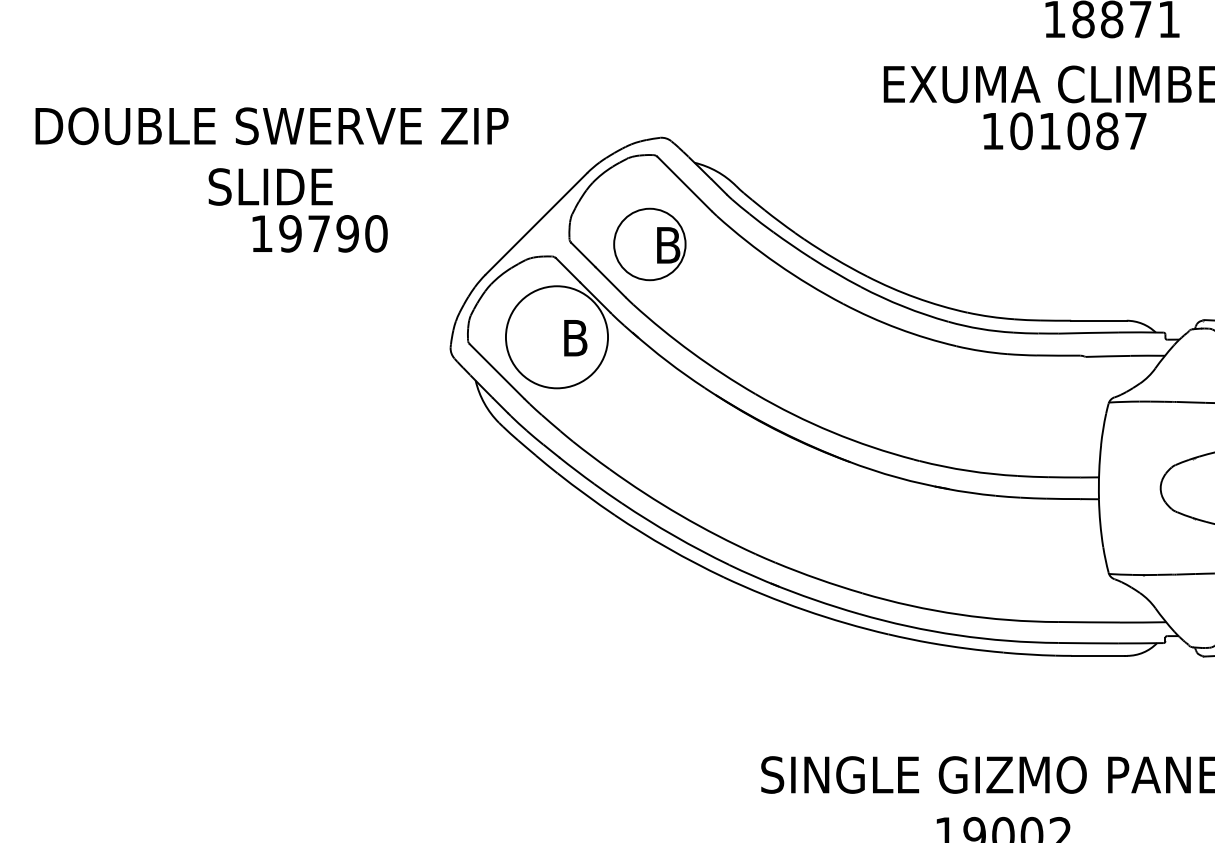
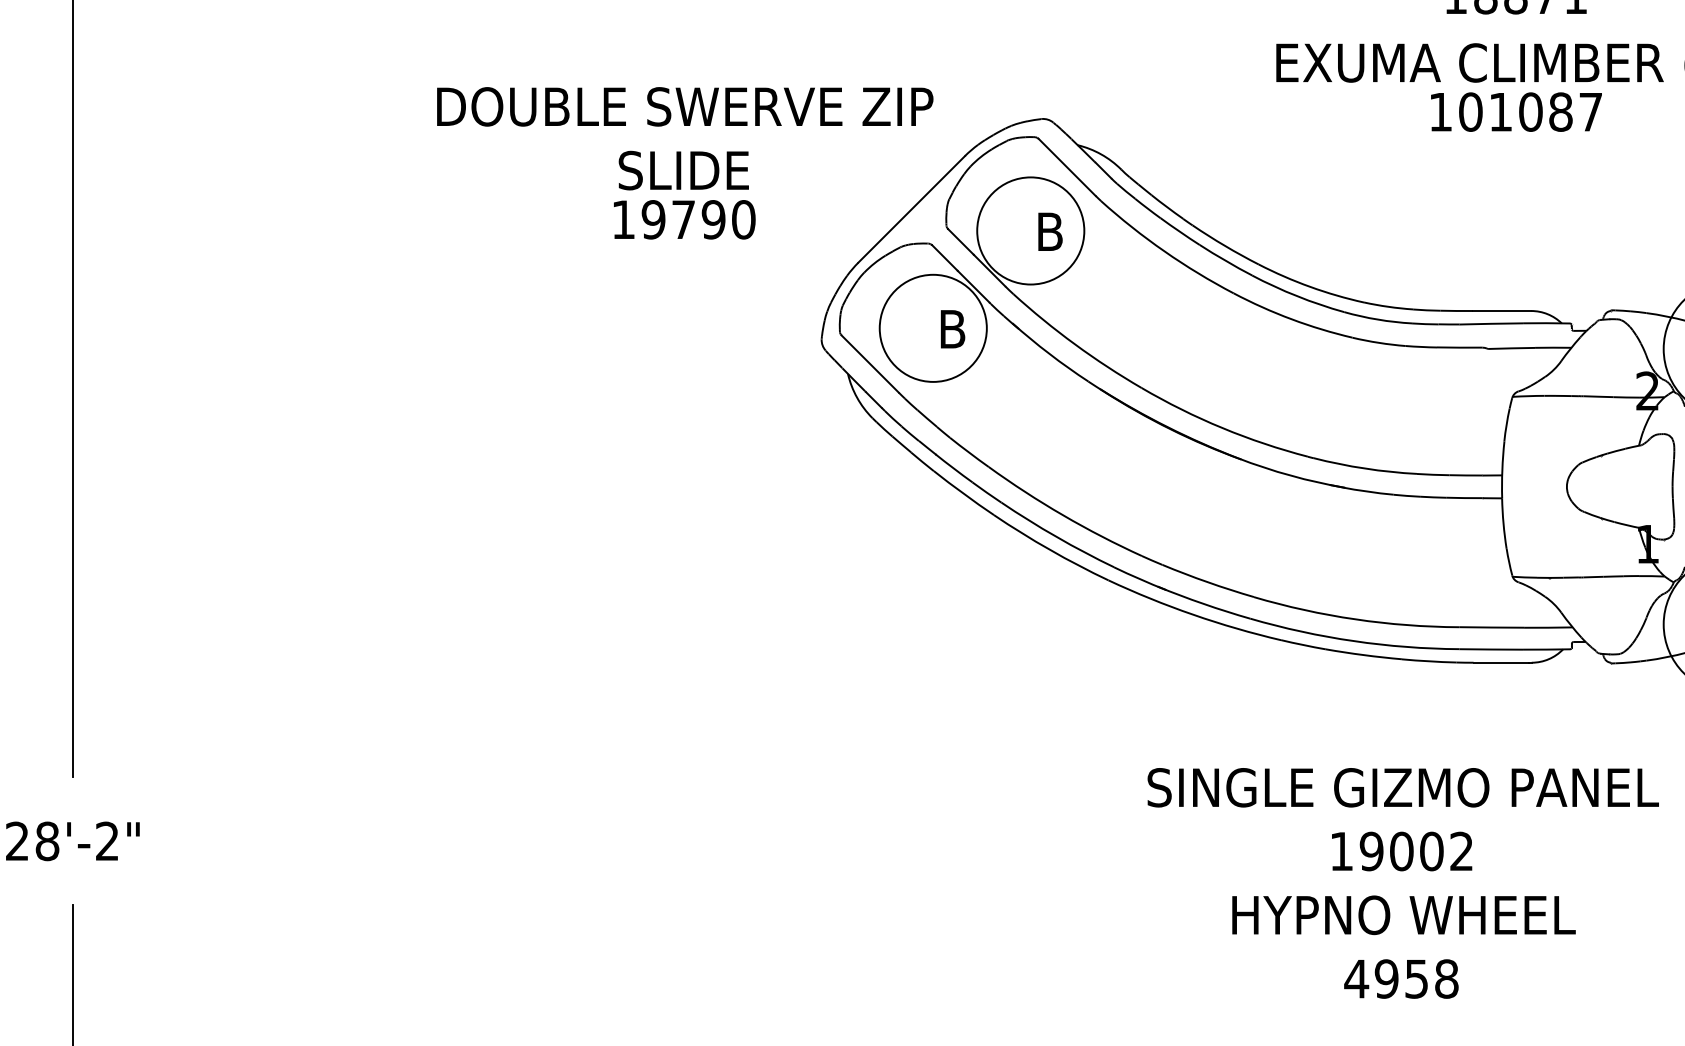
text: (1065, 130) -> (1516, 111), moved
text: (272, 156) -> (685, 138), moved
circle: (649, 244) -> (1030, 230), size x1.43

